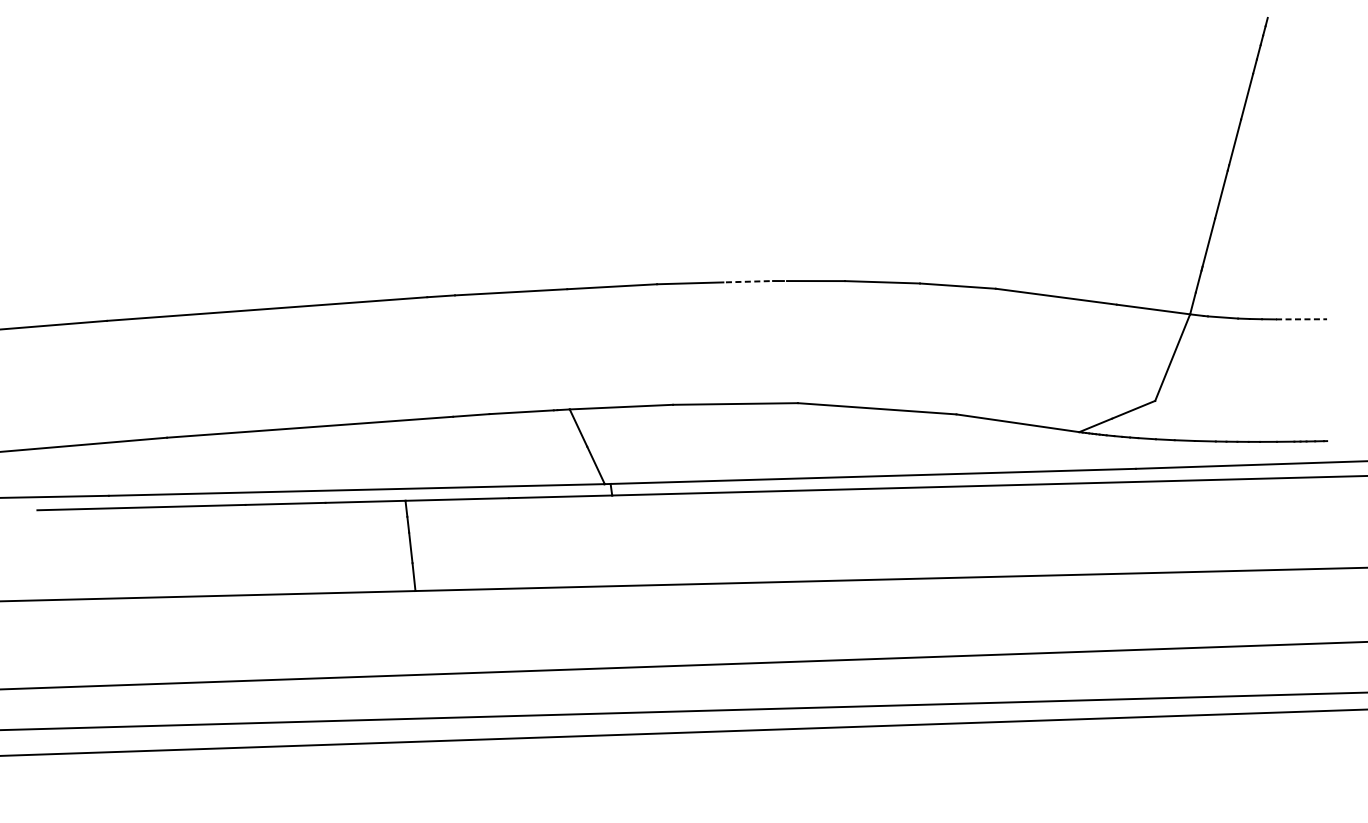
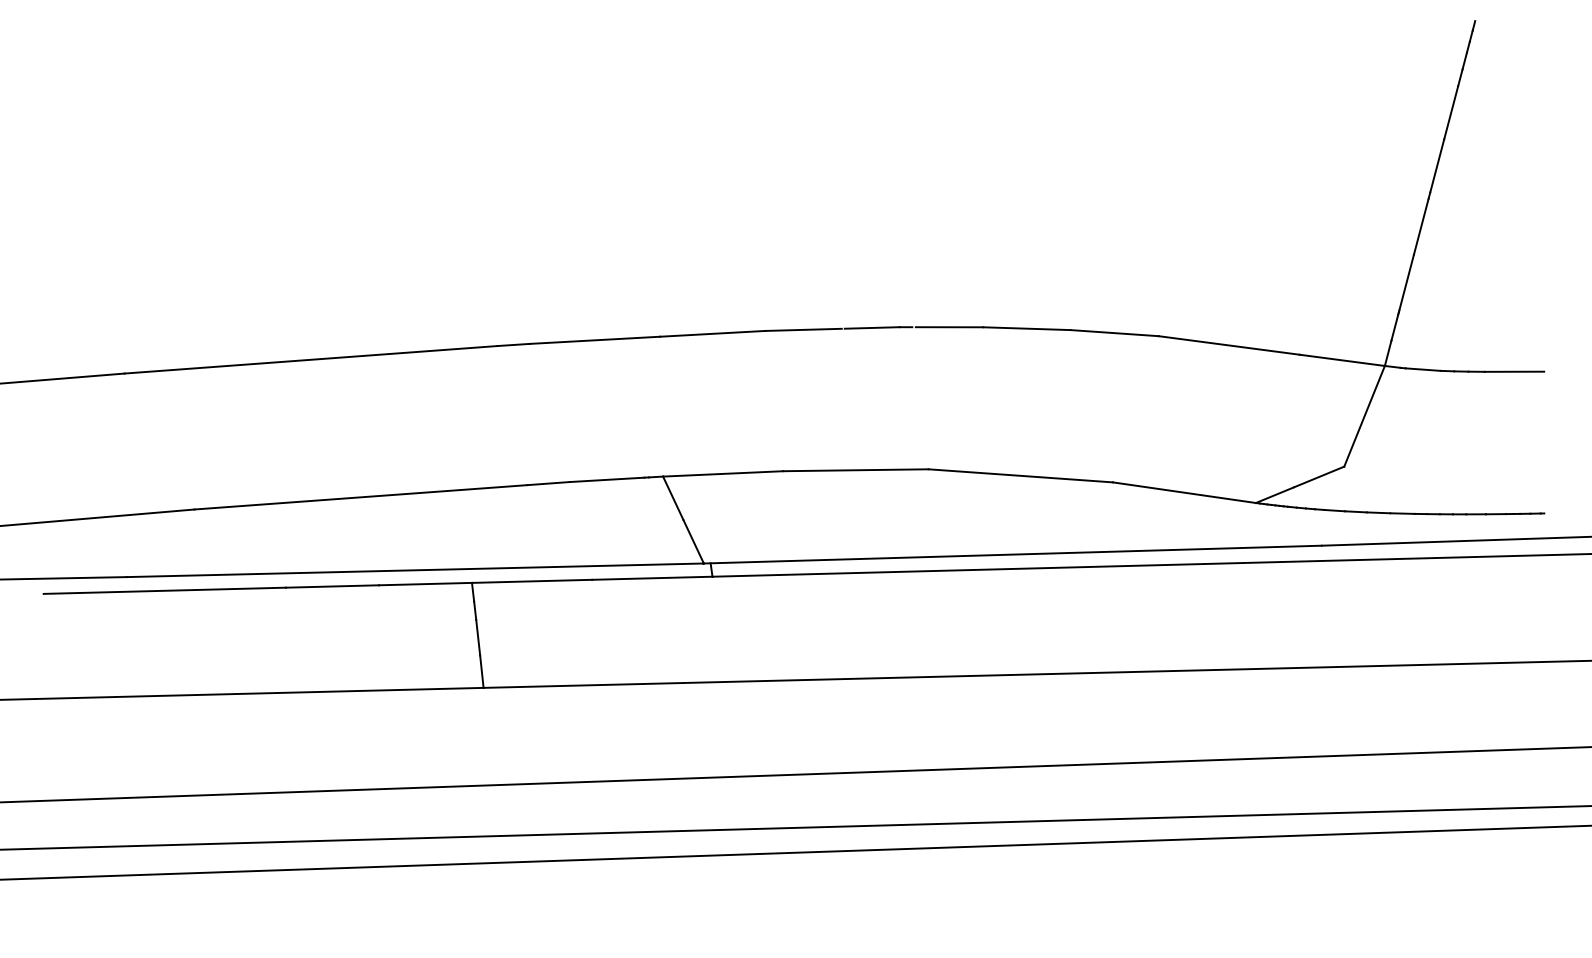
line: (749, 281) -> (872, 327), dashed -> solid
line: (1301, 319) -> (1514, 371), dashed -> solid

